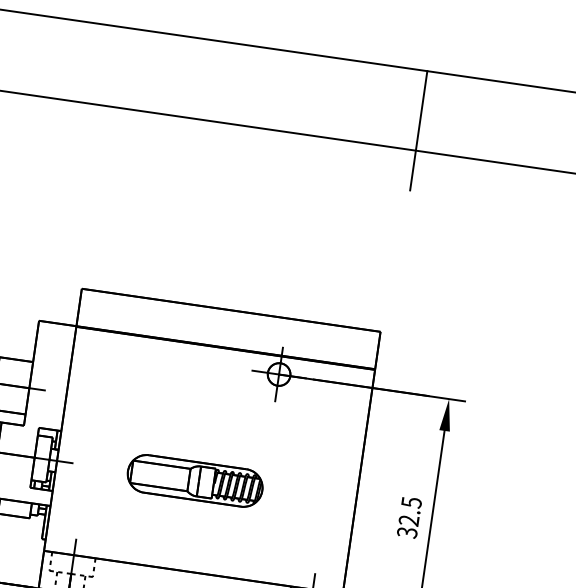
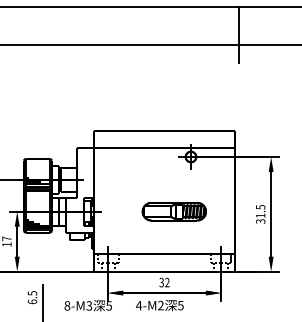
part: (193, 480) -> (173, 211), moved
text: (408, 519) -> (260, 215), 32.5 -> 31.5

